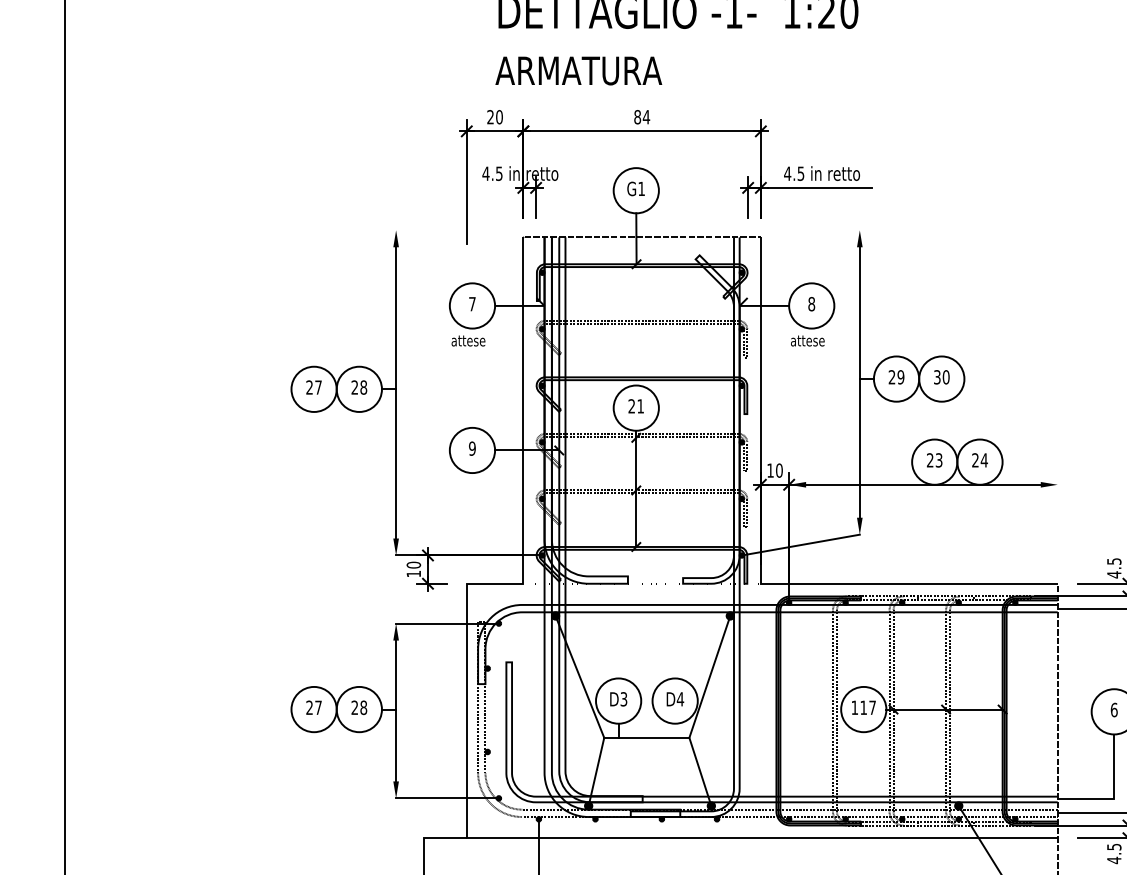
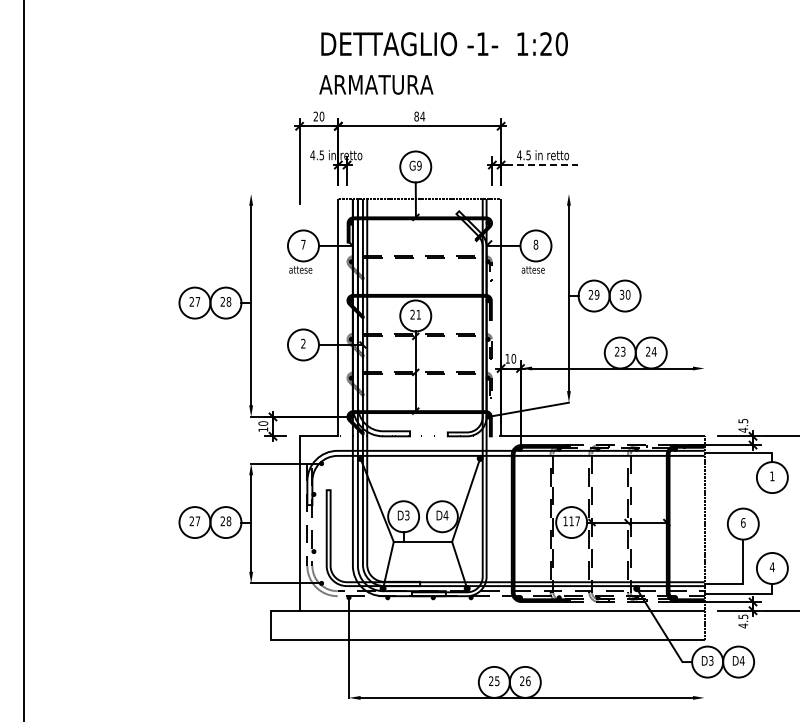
text: (641, 188) -> (419, 165), G1 -> G9
line: (819, 188) -> (541, 165), solid -> dashed
text: (472, 448) -> (303, 343), 9 -> 2

